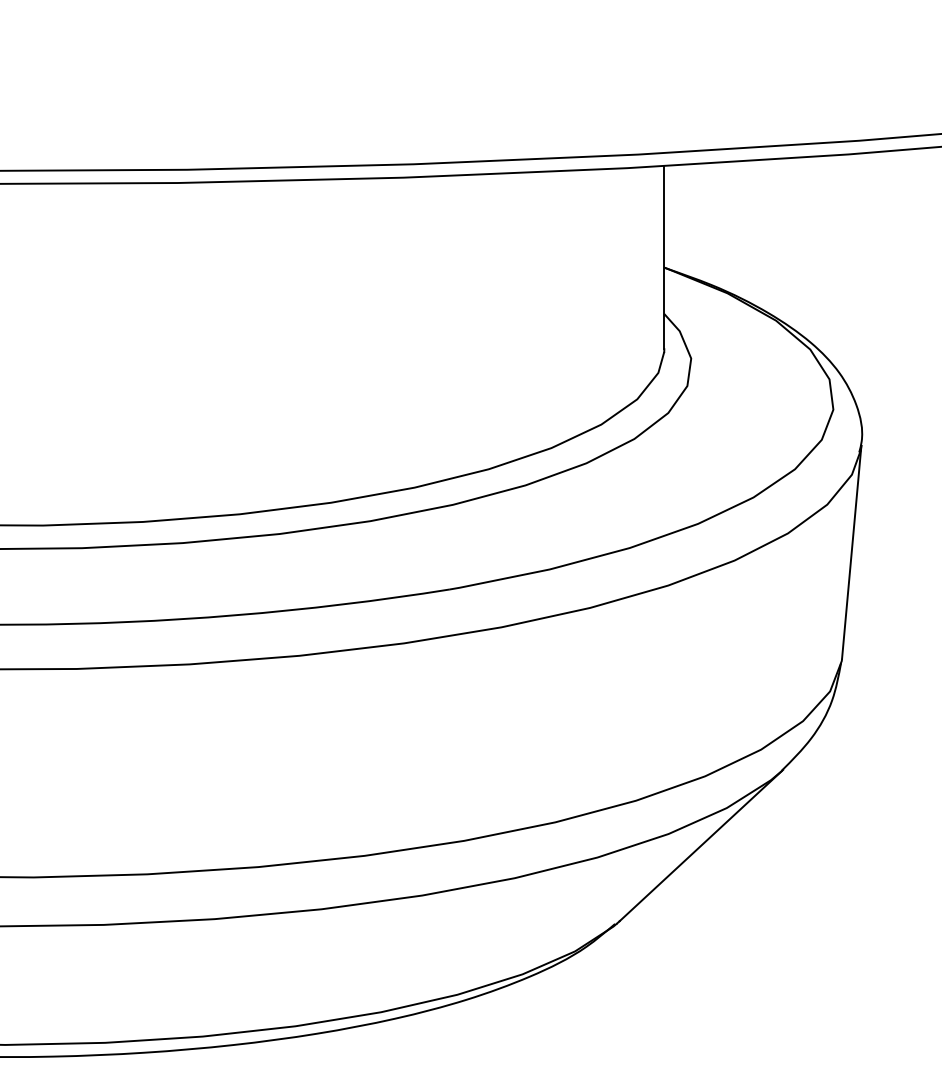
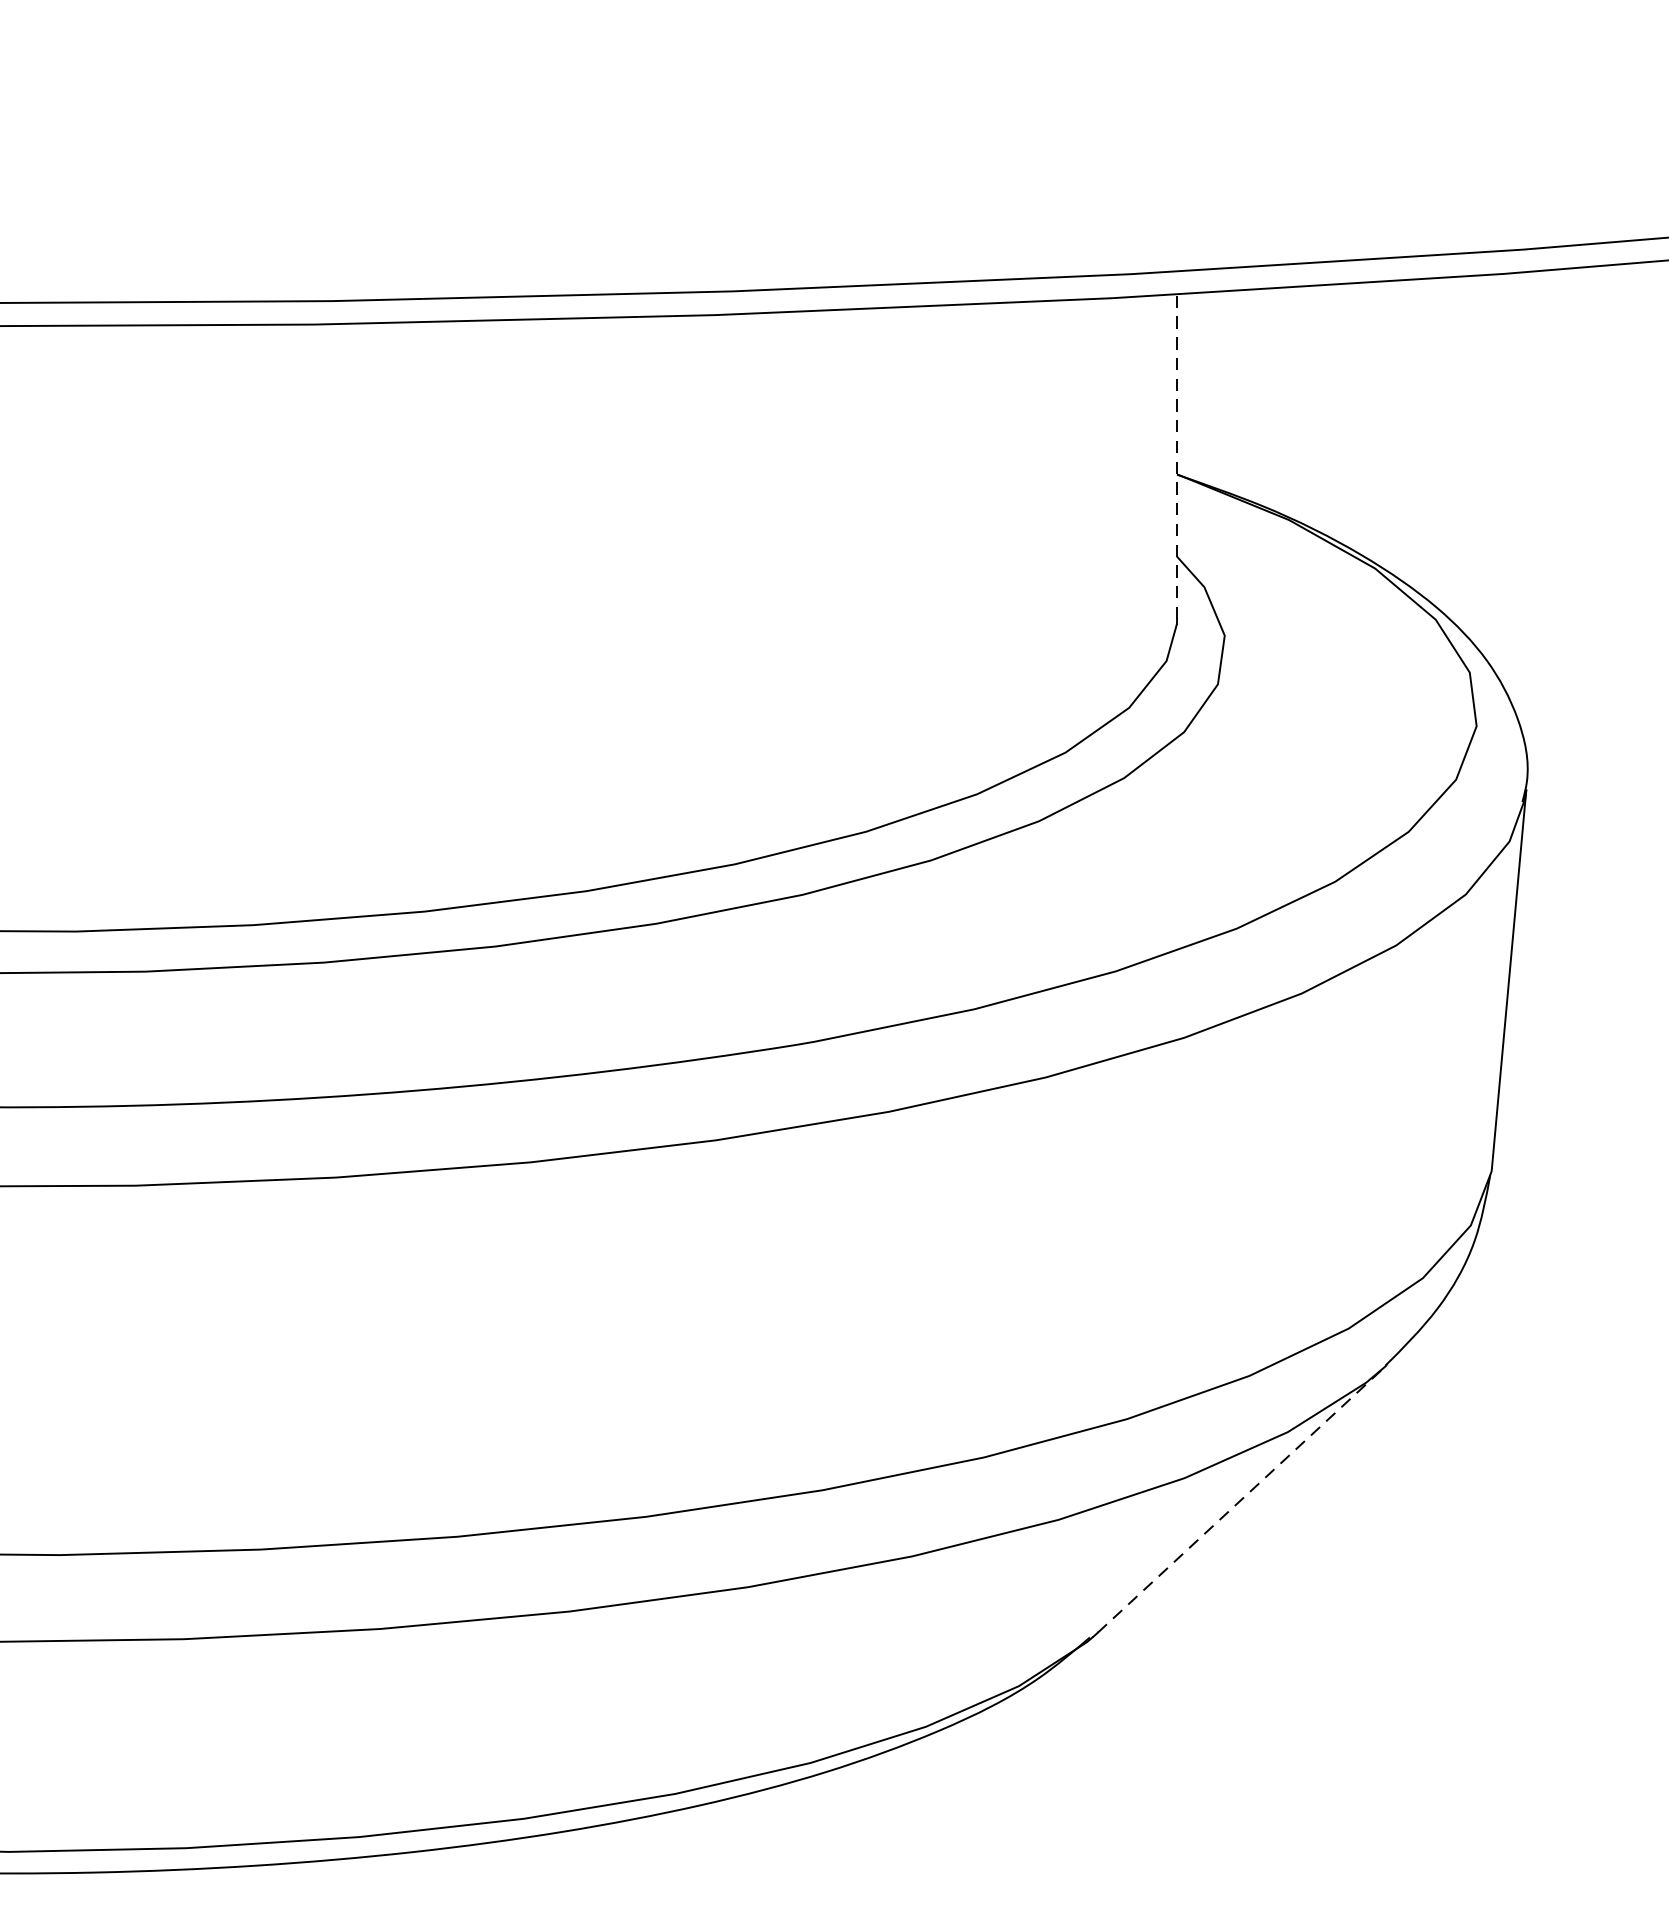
line: (664, 257) -> (1177, 456), solid -> dashed
line: (701, 845) -> (1242, 1498), solid -> dashed

